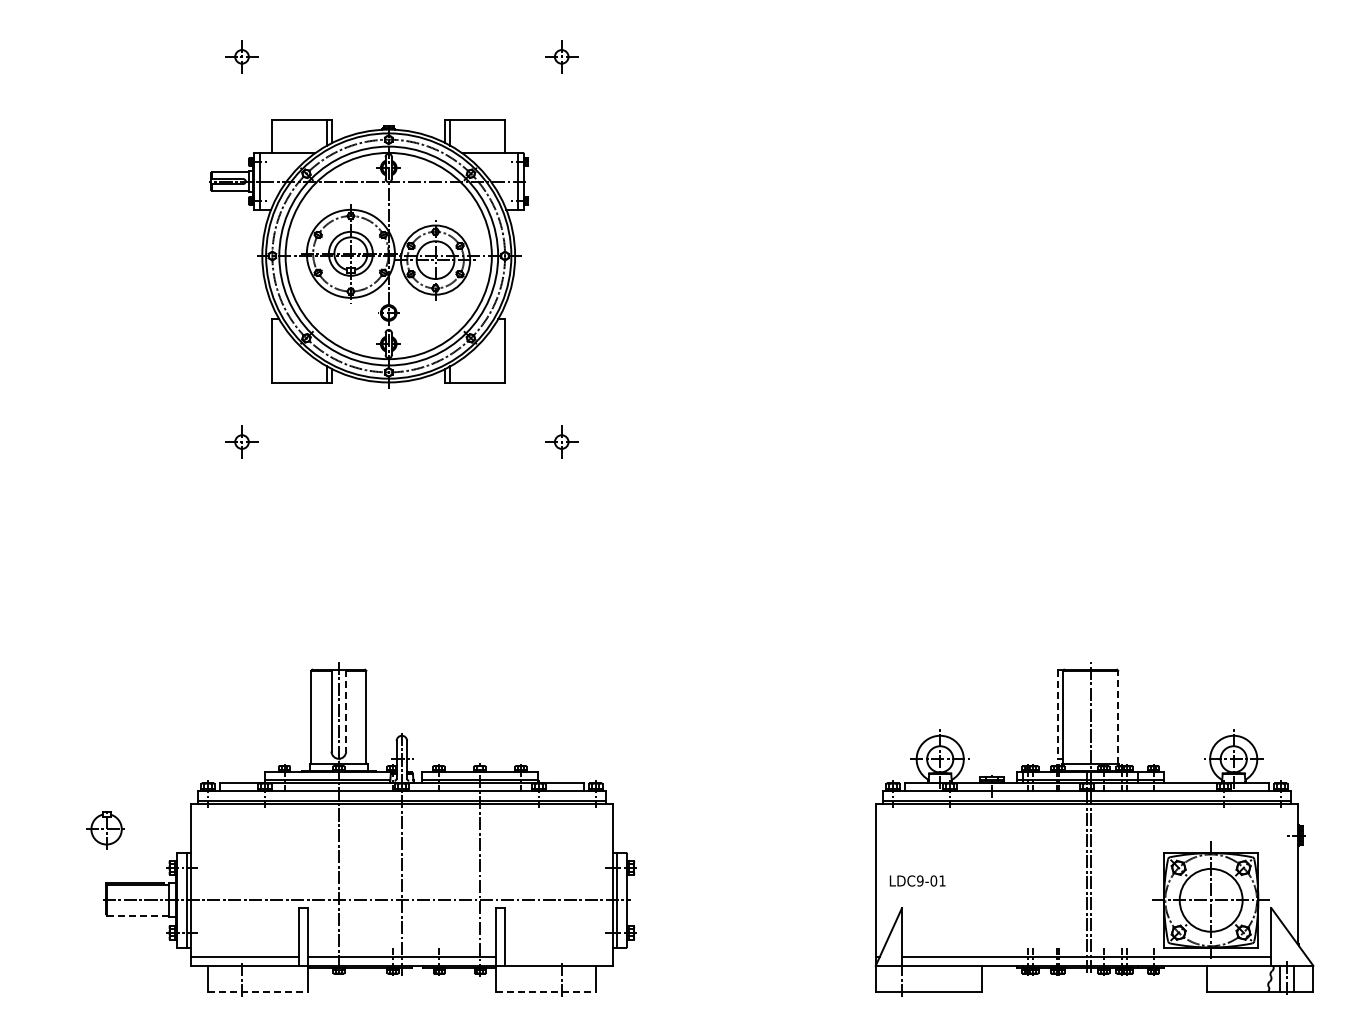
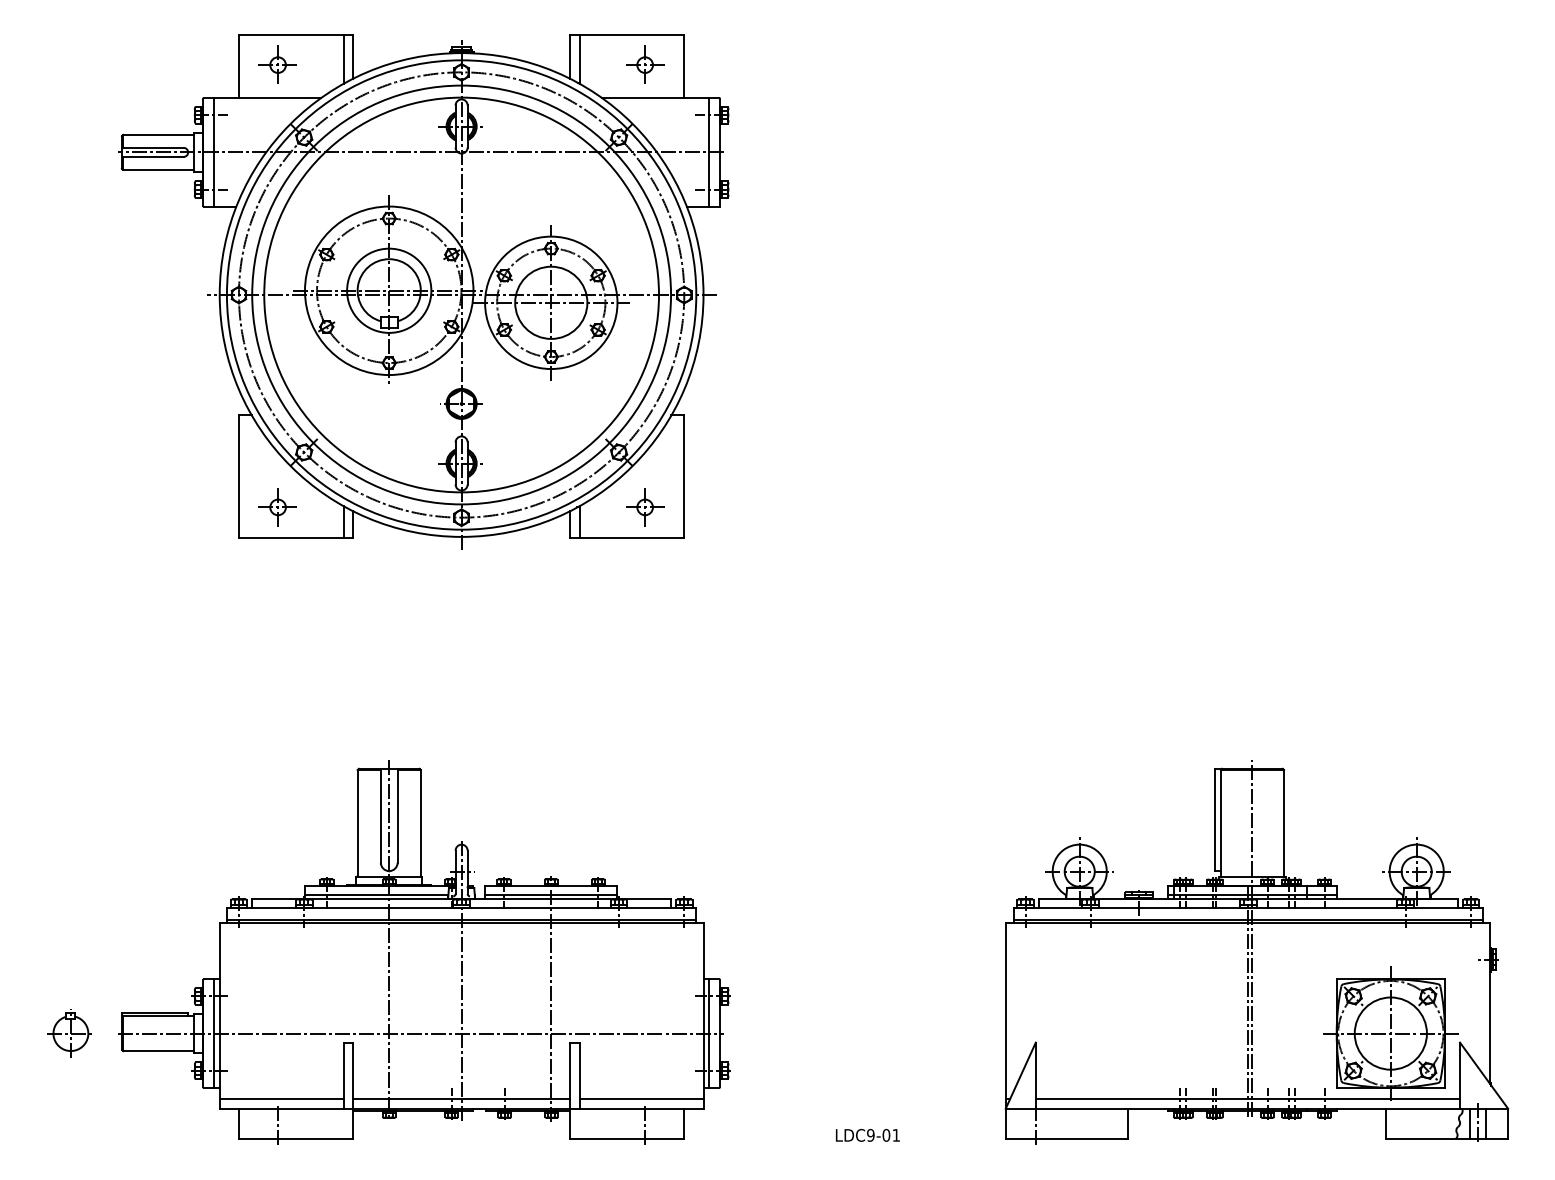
part: (368, 254) -> (423, 292), size x1.67
line: (346, 710) -> (398, 815), dashed -> solid
line: (1058, 714) -> (1215, 820), dashed -> solid
line: (1118, 717) -> (1284, 823), dashed -> solid
part: (105, 830) -> (69, 1034), moved
text: (917, 880) -> (867, 1134), moved
line: (138, 915) -> (159, 1051), dashed -> solid
line: (558, 957) -> (641, 1099), added
line: (257, 992) -> (295, 1139), dashed -> solid
line: (546, 992) -> (627, 1139), dashed -> solid

